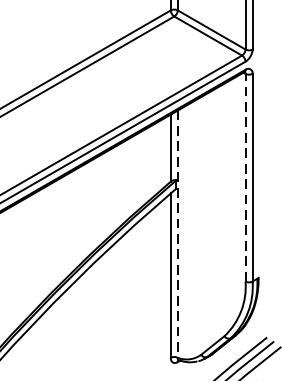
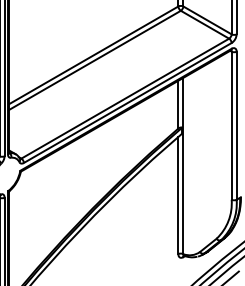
line: (245, 177) -> (231, 125), dashed -> solid
line: (178, 234) -> (183, 166), dashed -> solid

